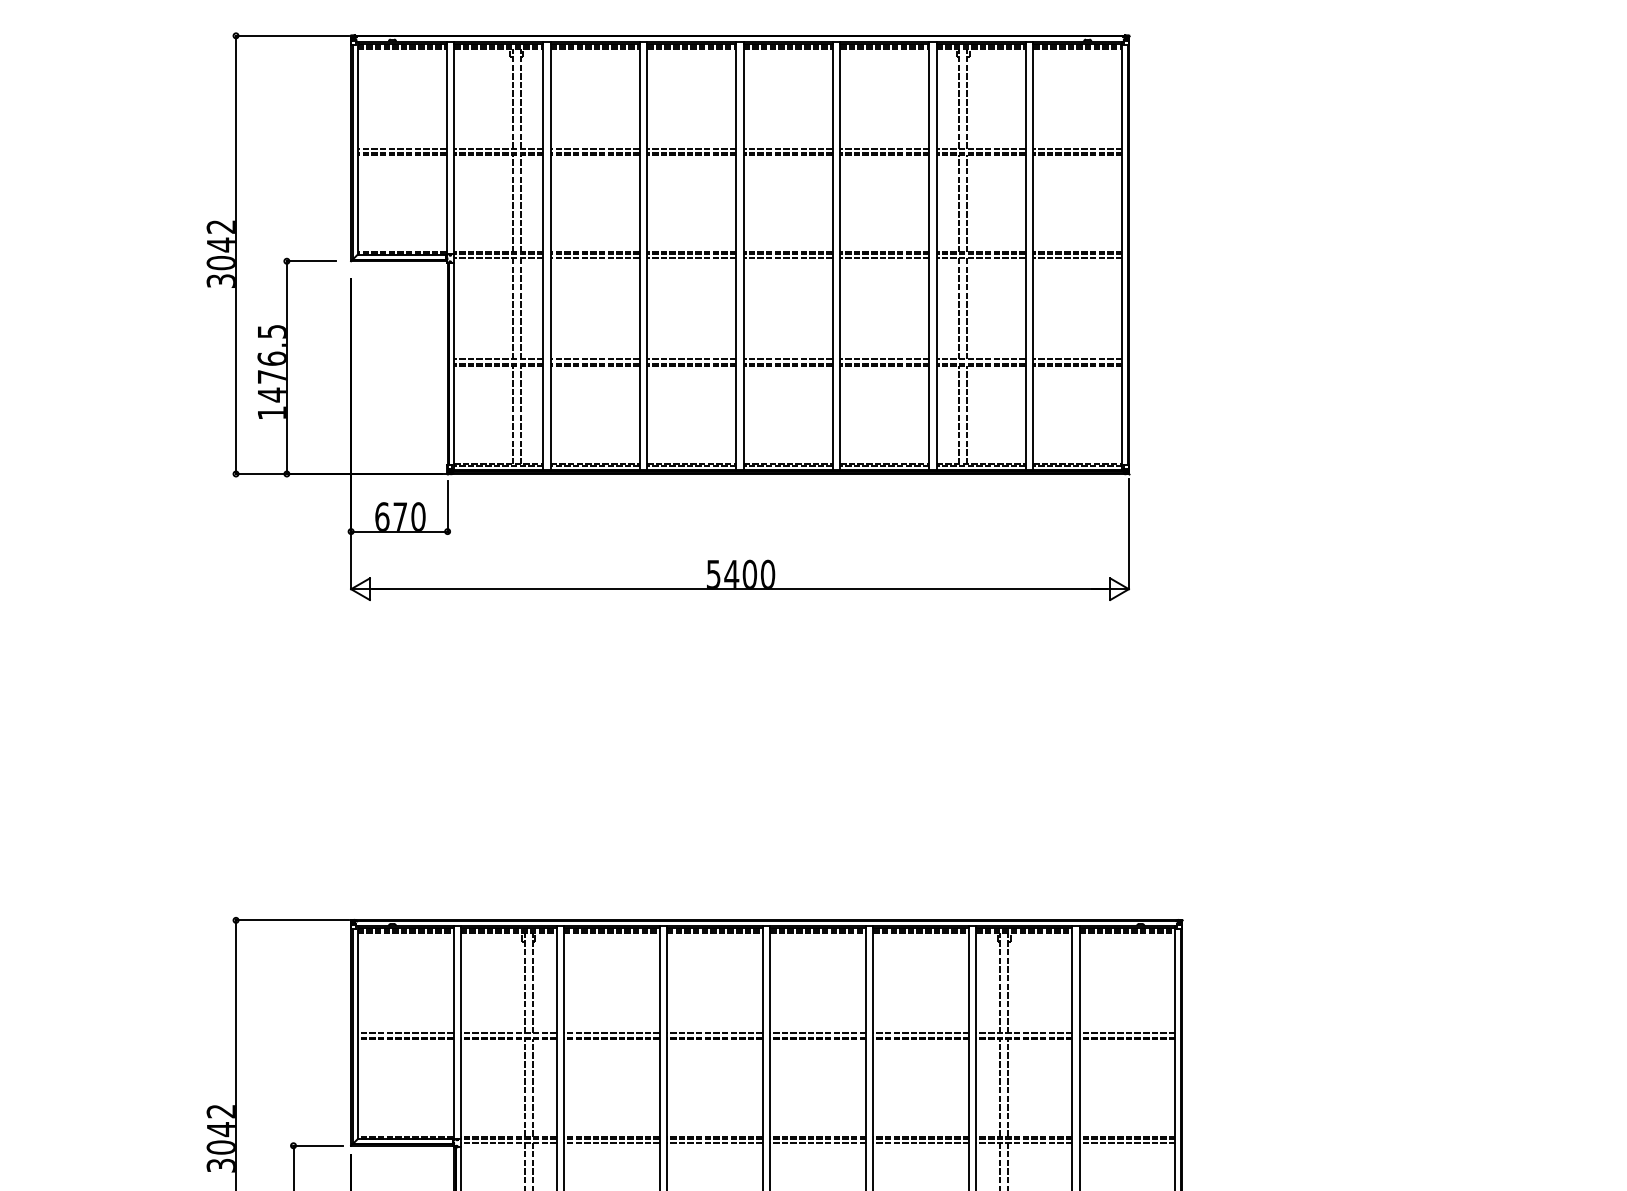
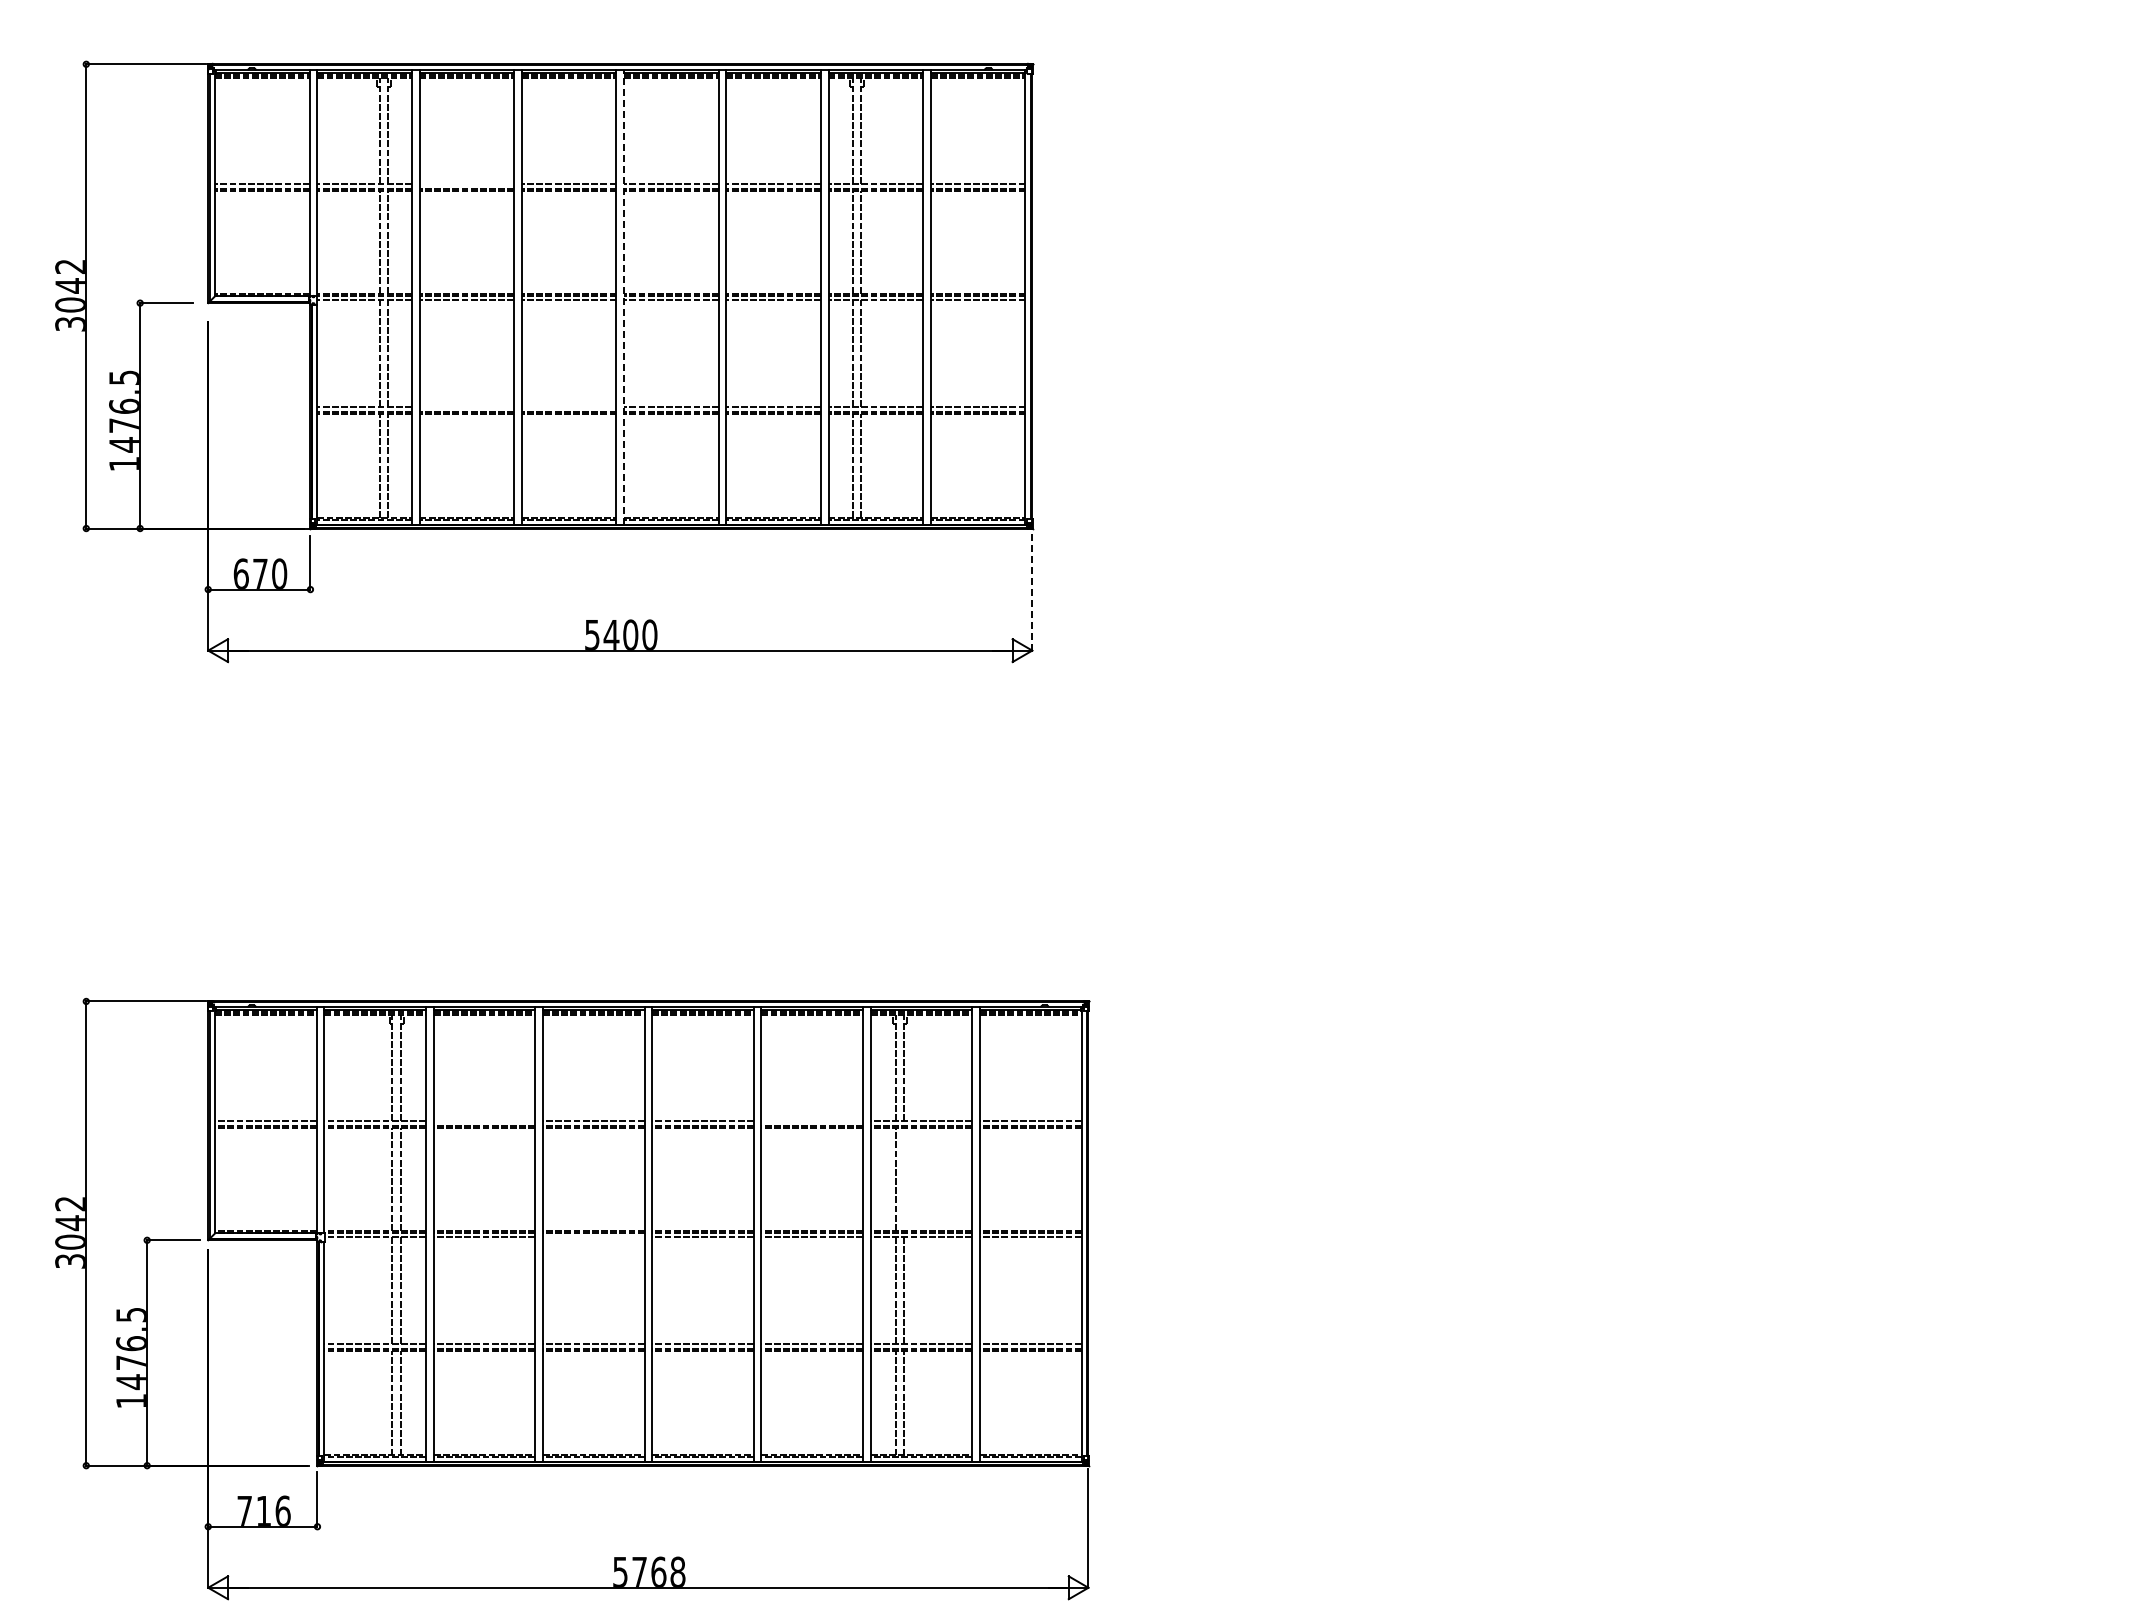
line: (594, 148) -> (466, 183), removed
line: (744, 255) -> (624, 297), solid -> dashed
line: (594, 359) -> (466, 407), removed
line: (691, 359) -> (568, 407), removed
line: (1129, 534) -> (1032, 592), solid -> dashed
line: (611, 1033) -> (484, 1121), removed
line: (921, 1033) -> (812, 1121), removed
line: (1008, 1087) -> (904, 1178), removed
line: (714, 1143) -> (593, 1237), removed

